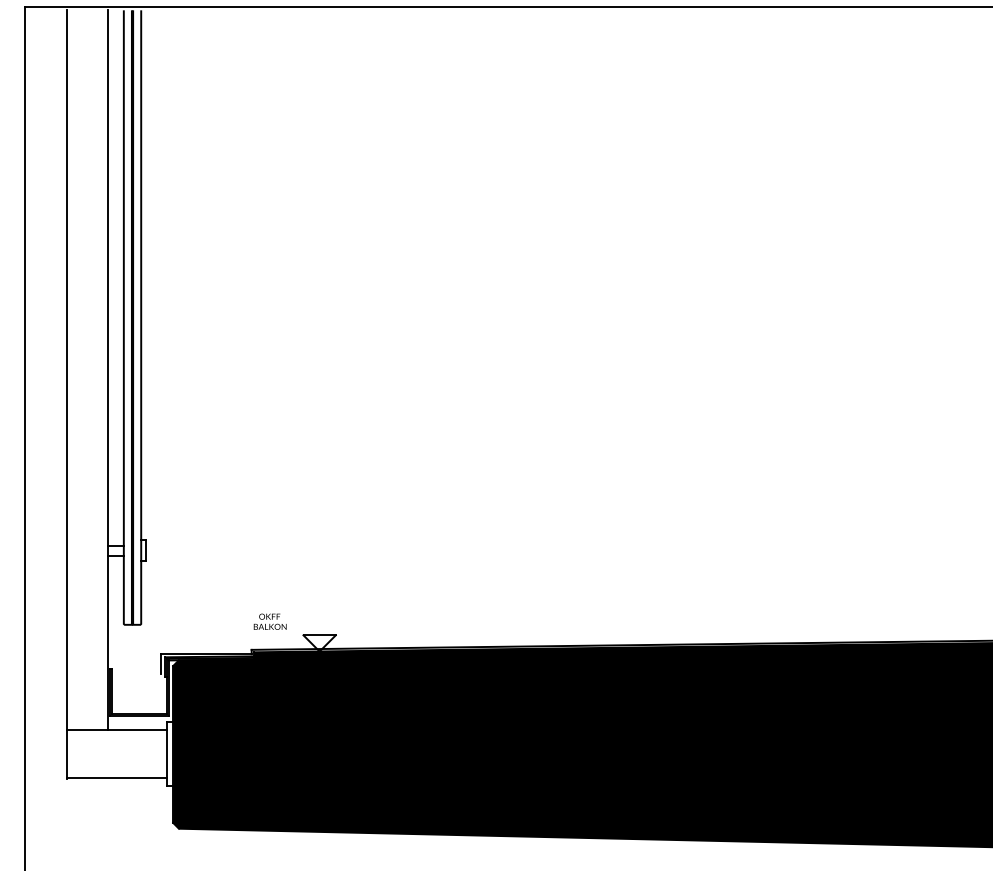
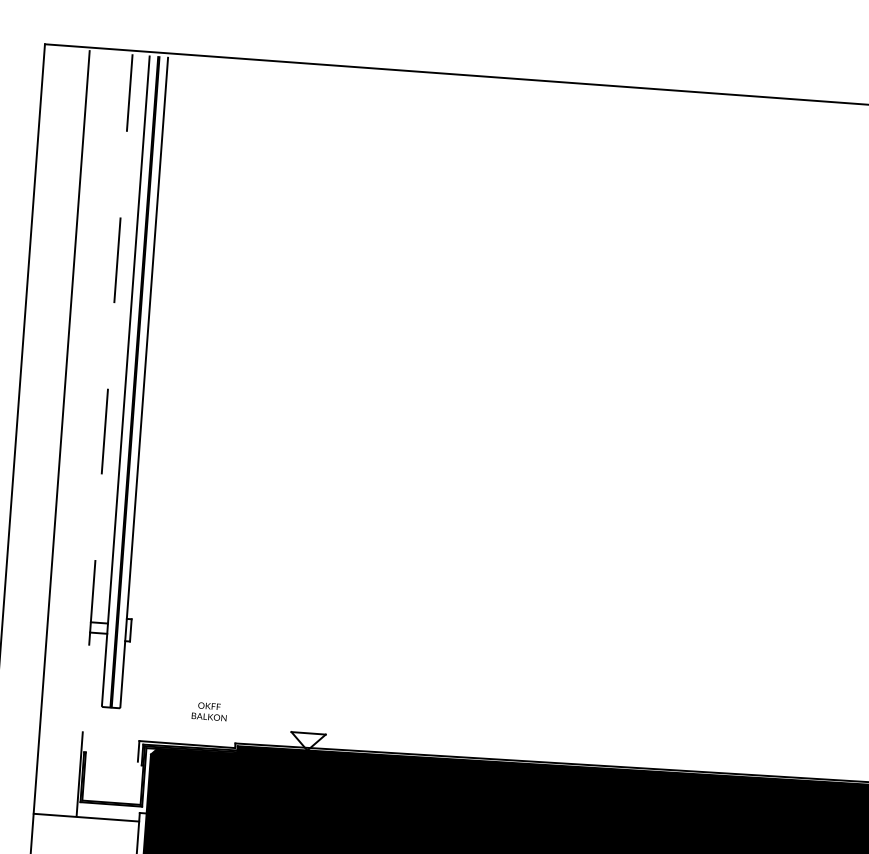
line: (107, 370) -> (104, 436), solid -> dashed
text: (269, 621) -> (208, 711), moved

